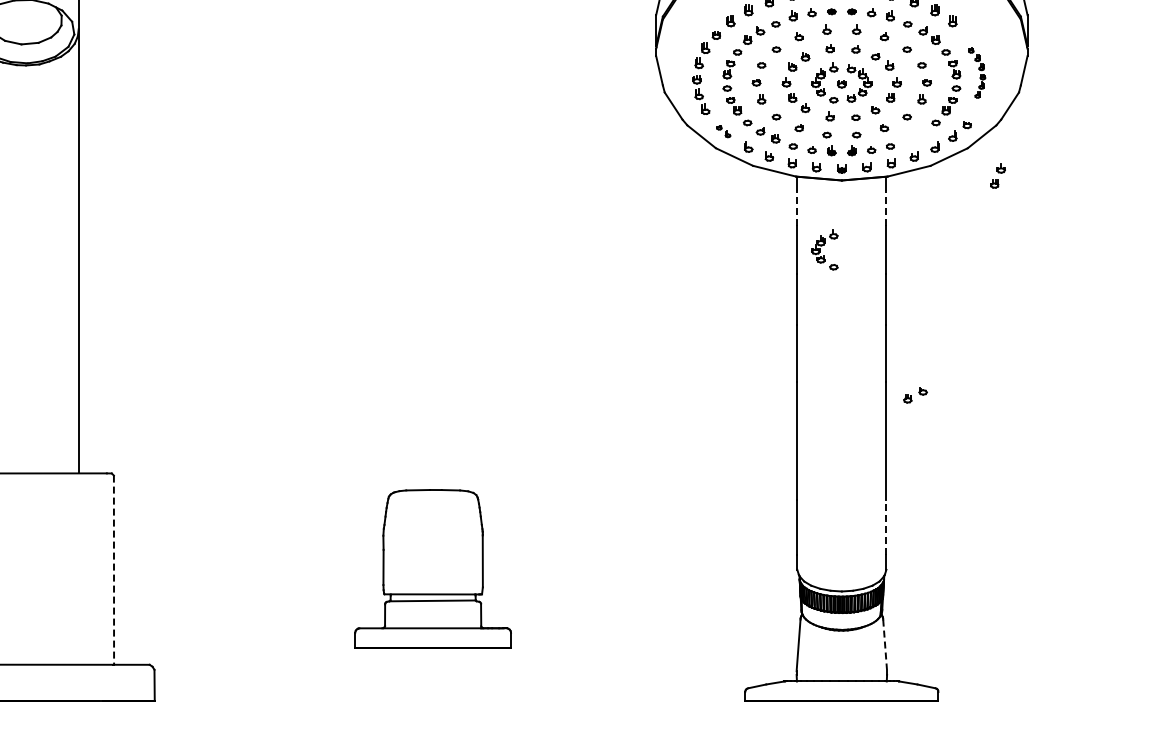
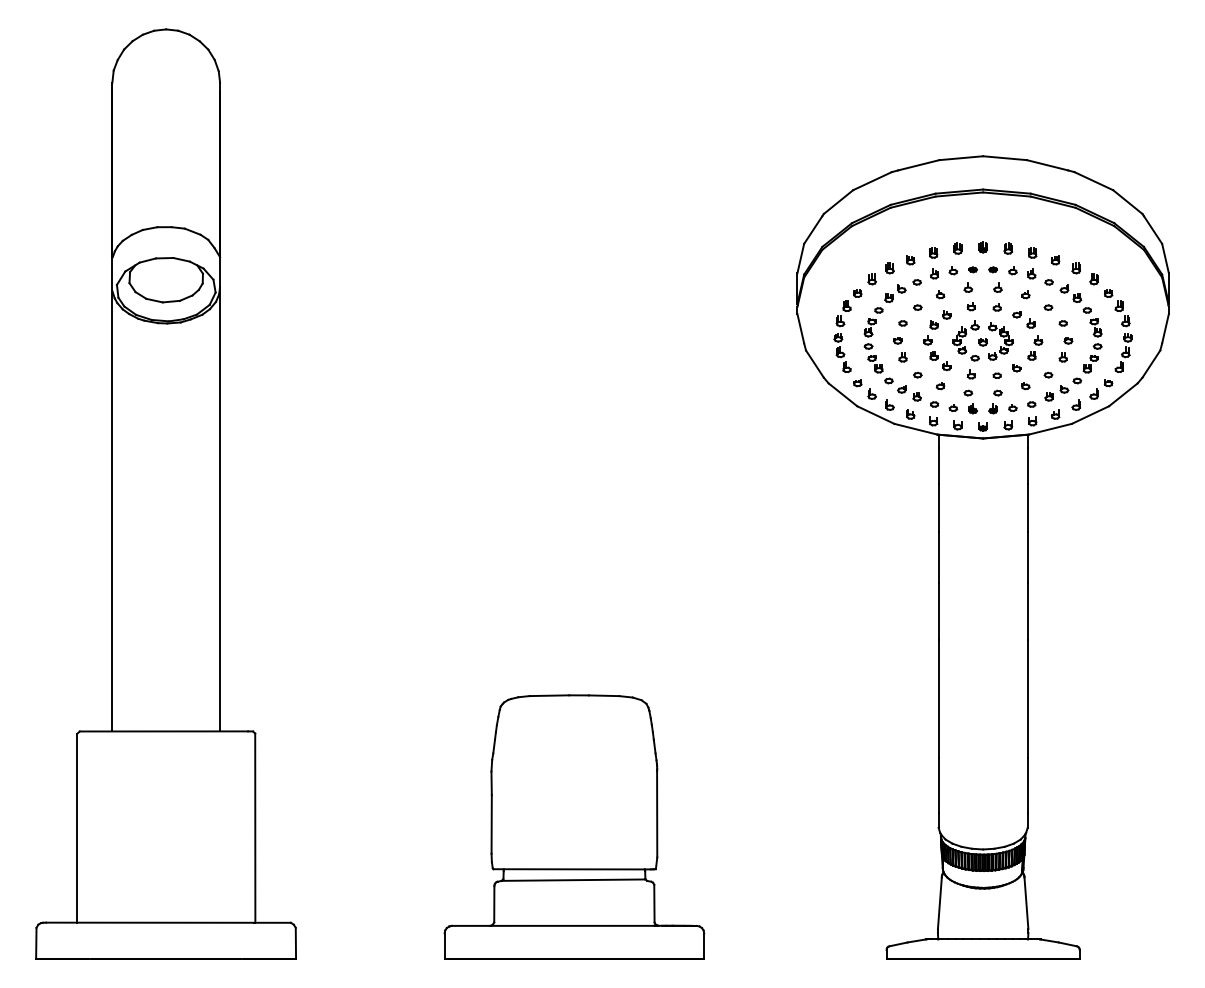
part: (977, 72) -> (1118, 330), size x1.67
part: (723, 131) -> (864, 389), size x1.67
part: (998, 175) -> (1139, 433), removed
line: (797, 208) -> (938, 466), dashed -> solid
line: (886, 208) -> (1027, 466), dashed -> solid
part: (824, 249) -> (965, 507), removed
part: (915, 395) -> (1056, 393), moved
line: (886, 527) -> (1027, 785), dashed -> solid
part: (433, 568) -> (574, 826), size x1.67
line: (114, 570) -> (255, 828), dashed -> solid
line: (885, 645) -> (1026, 903), dashed -> solid

